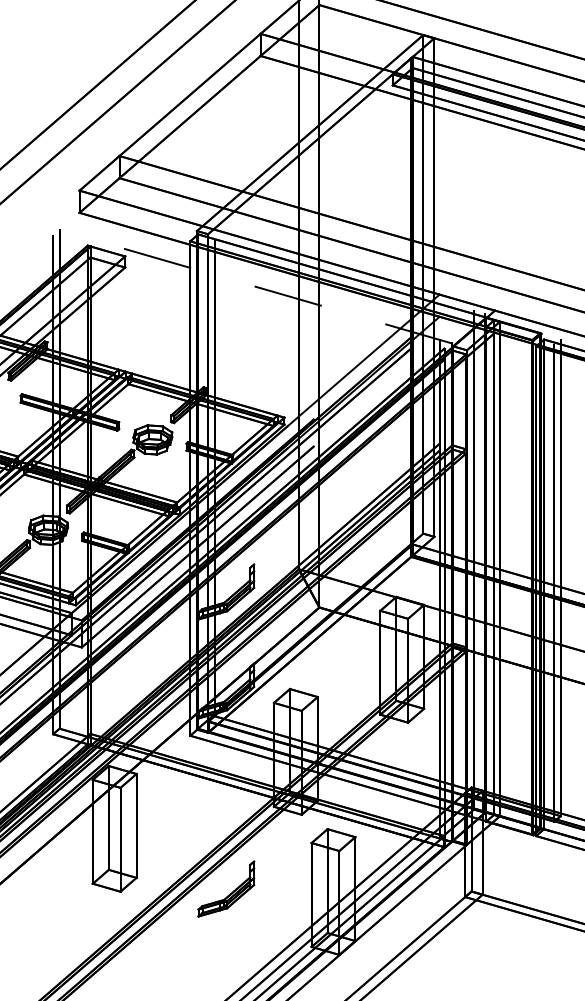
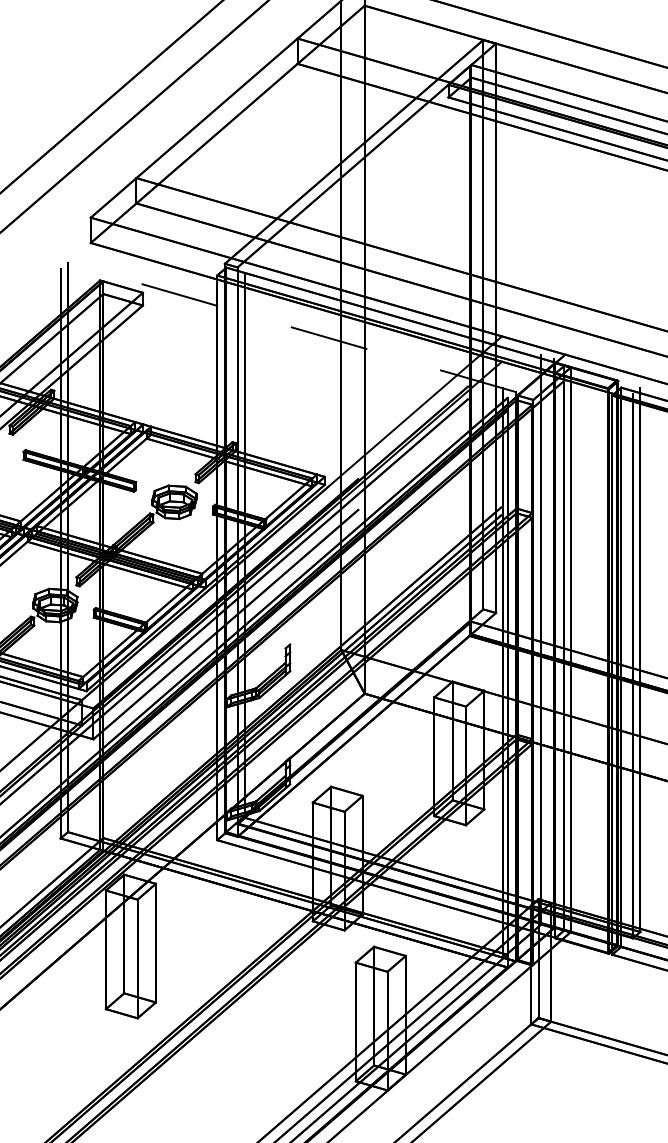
part: (228, 894) -> (260, 1021), removed

